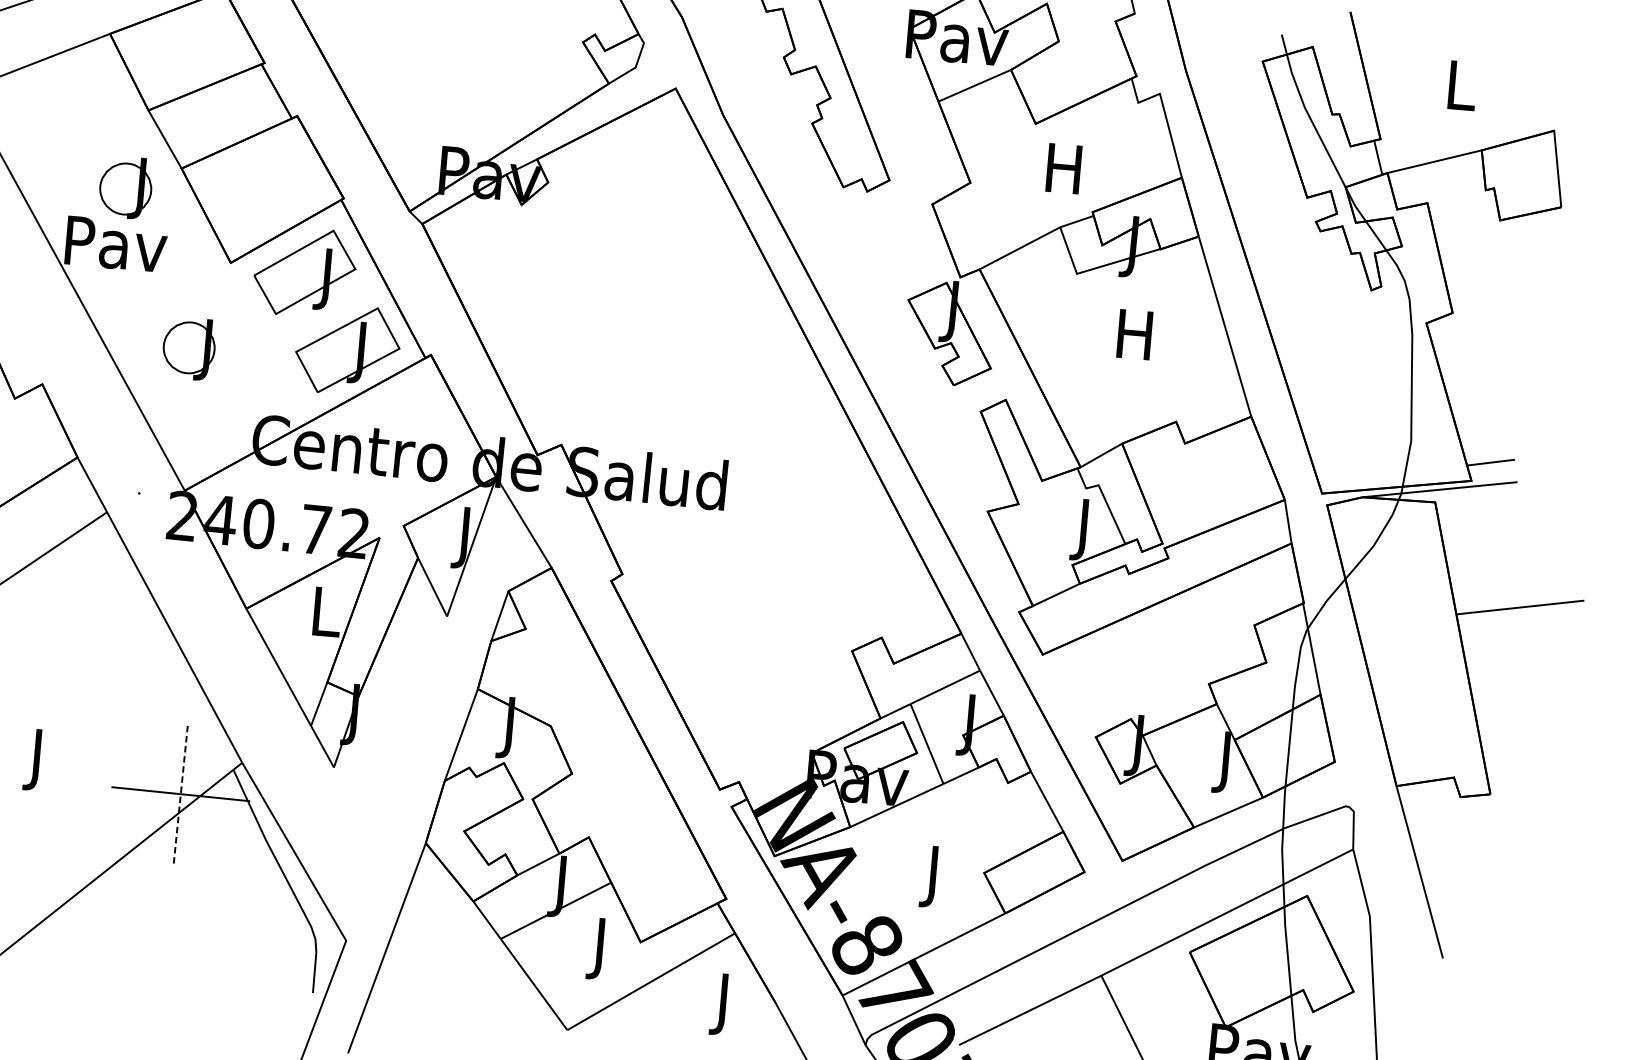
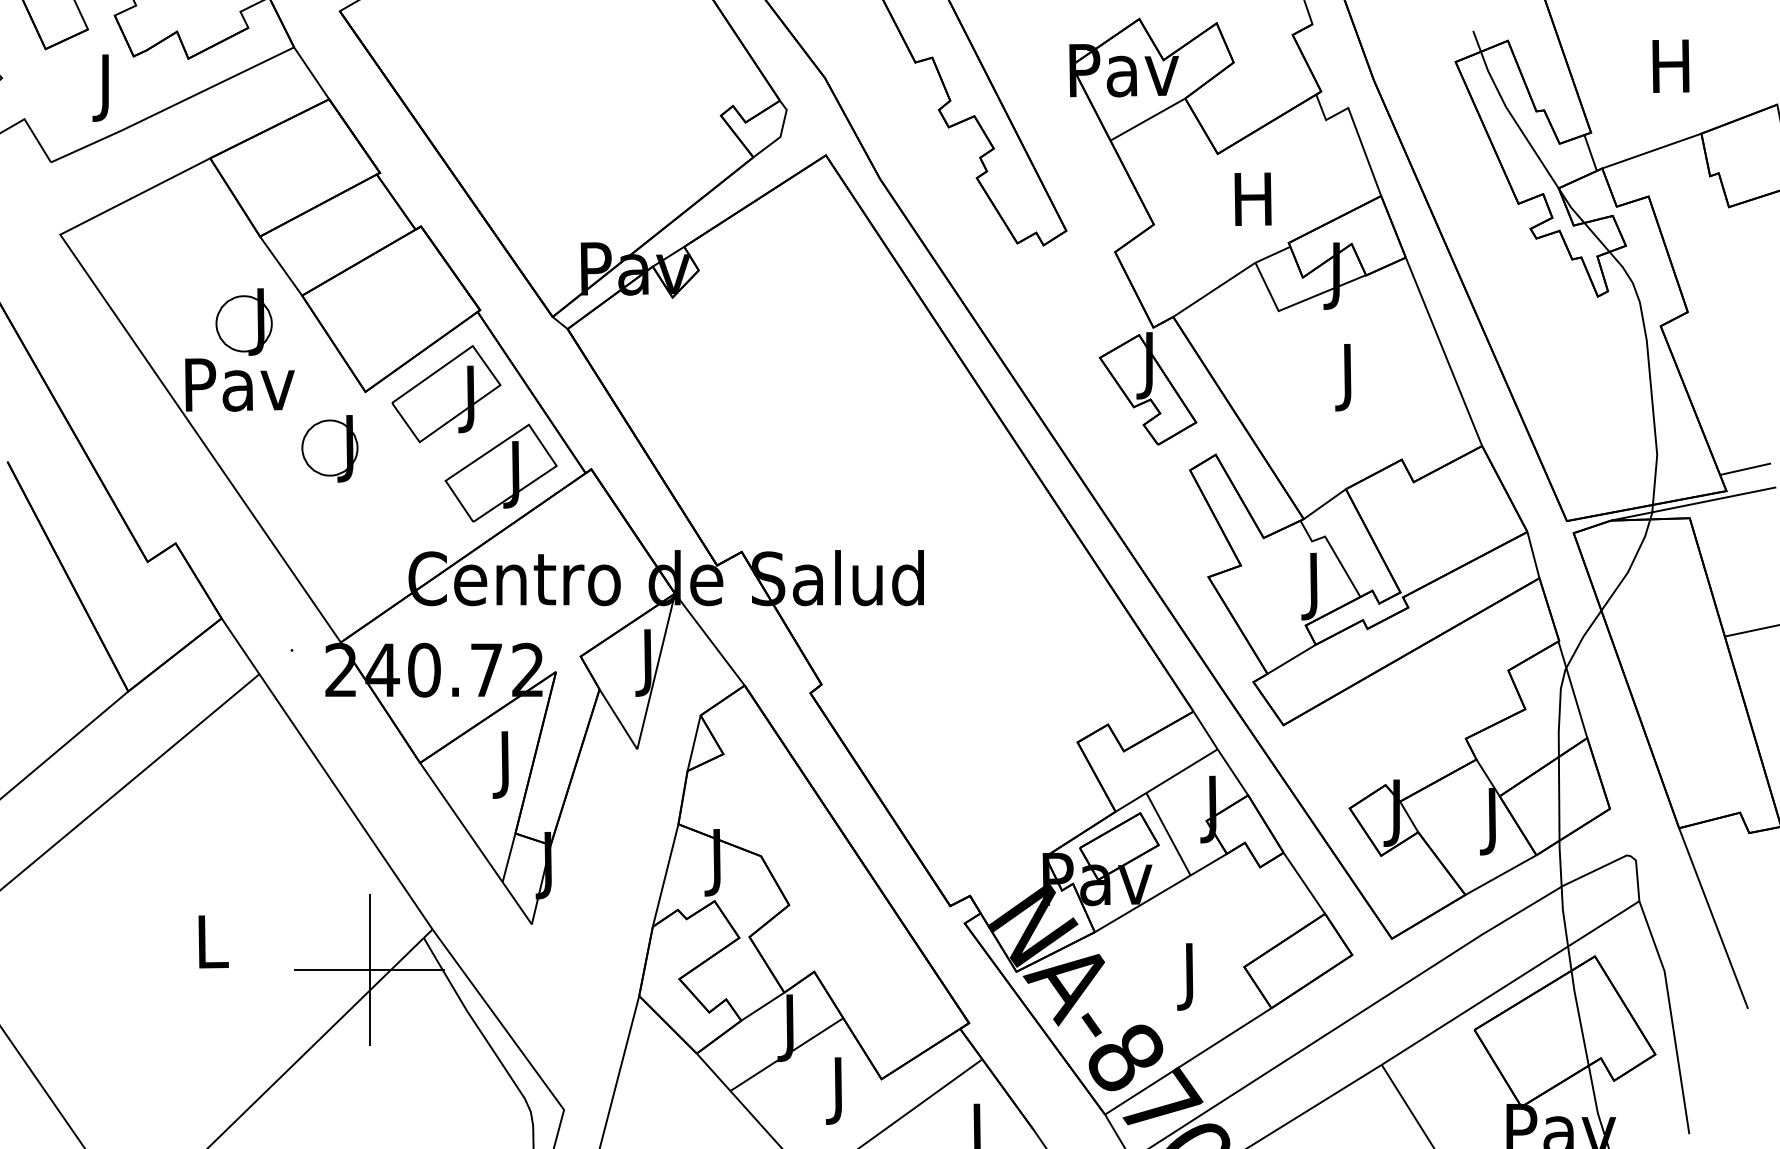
text: (1459, 84) -> (1670, 65), L -> H
text: (1134, 341) -> (1347, 377), H -> J
part: (188, 348) -> (329, 448), moved
text: (326, 618) -> (507, 764), L -> J
text: (39, 759) -> (213, 948), J -> L
line: (180, 794) -> (369, 970), dashed -> solid

